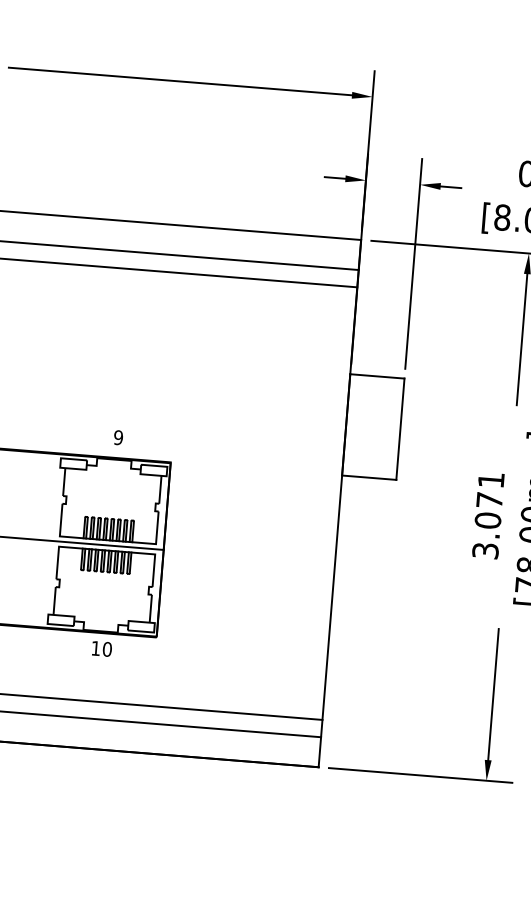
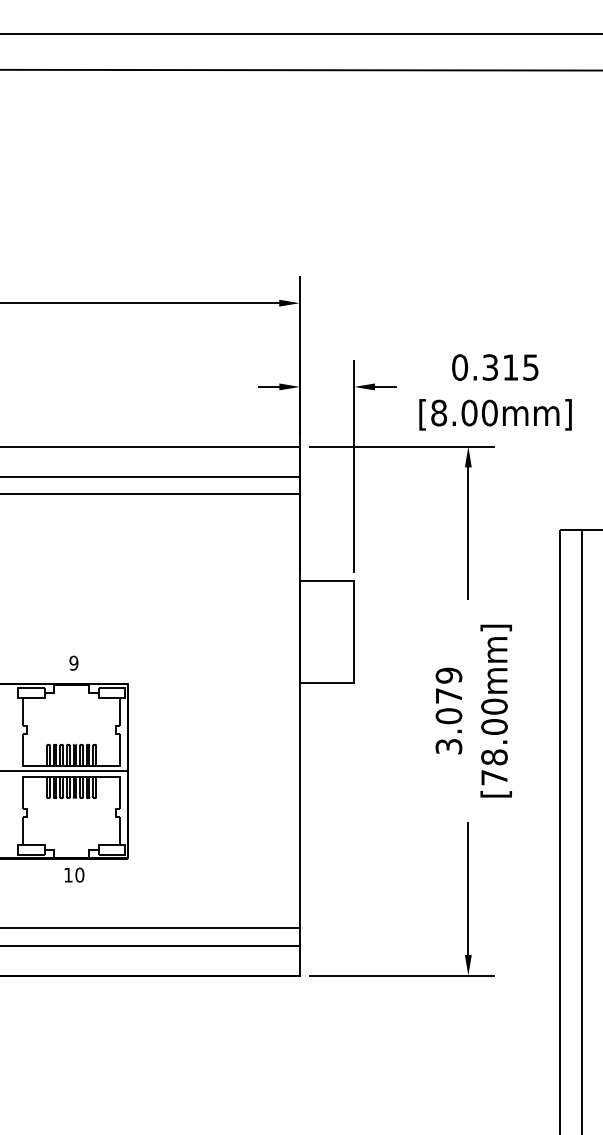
text: (490, 479) -> (448, 675), 3.071 -> 3.079

